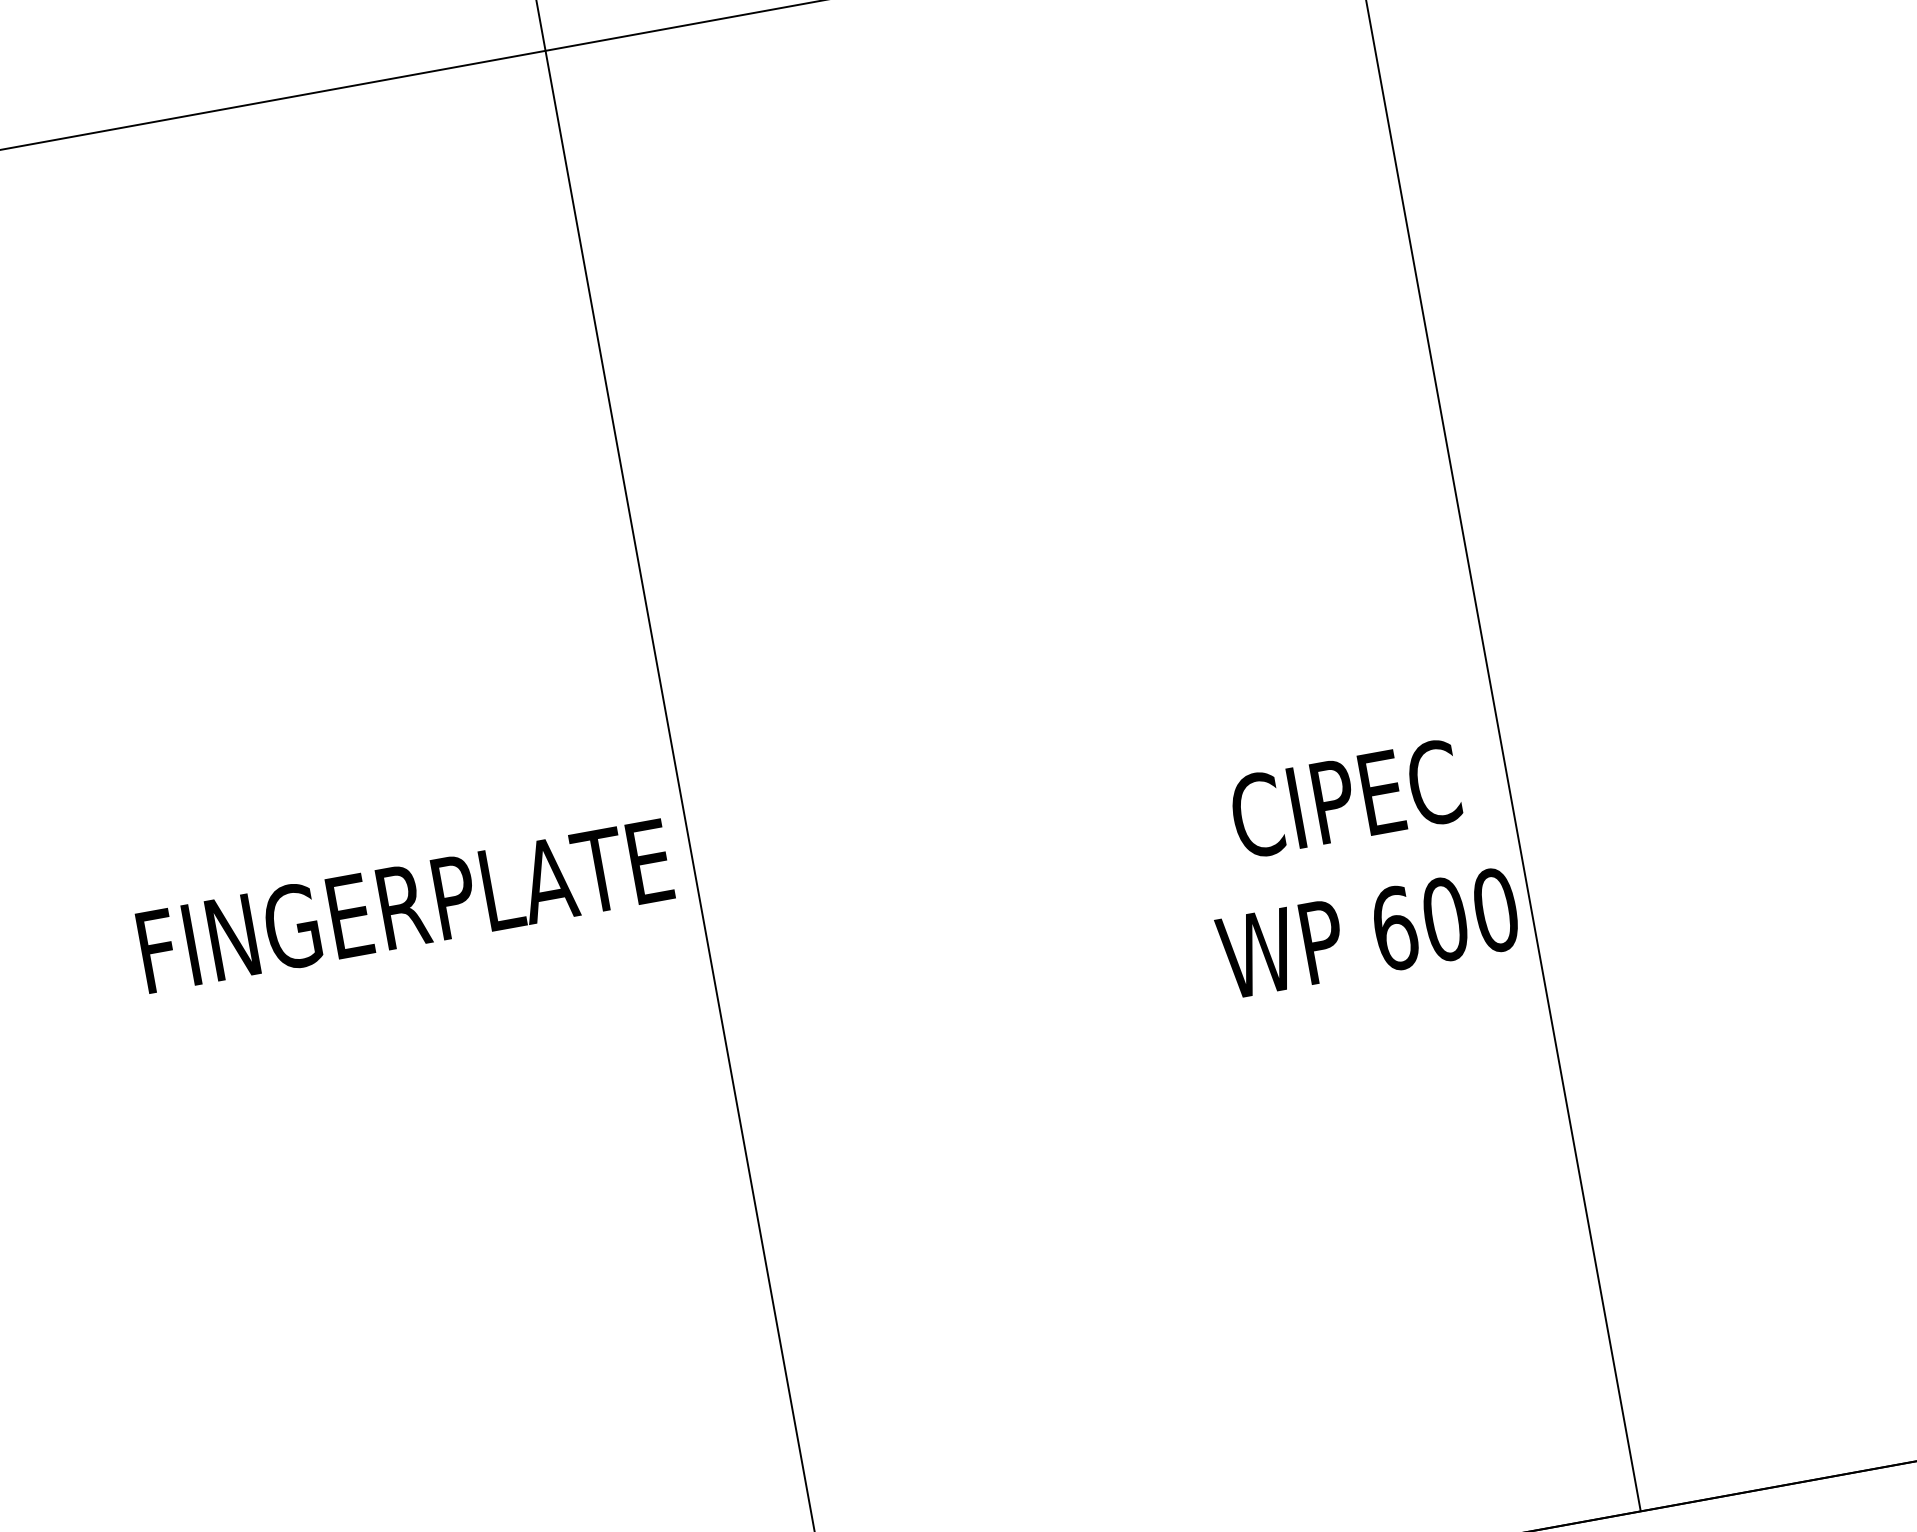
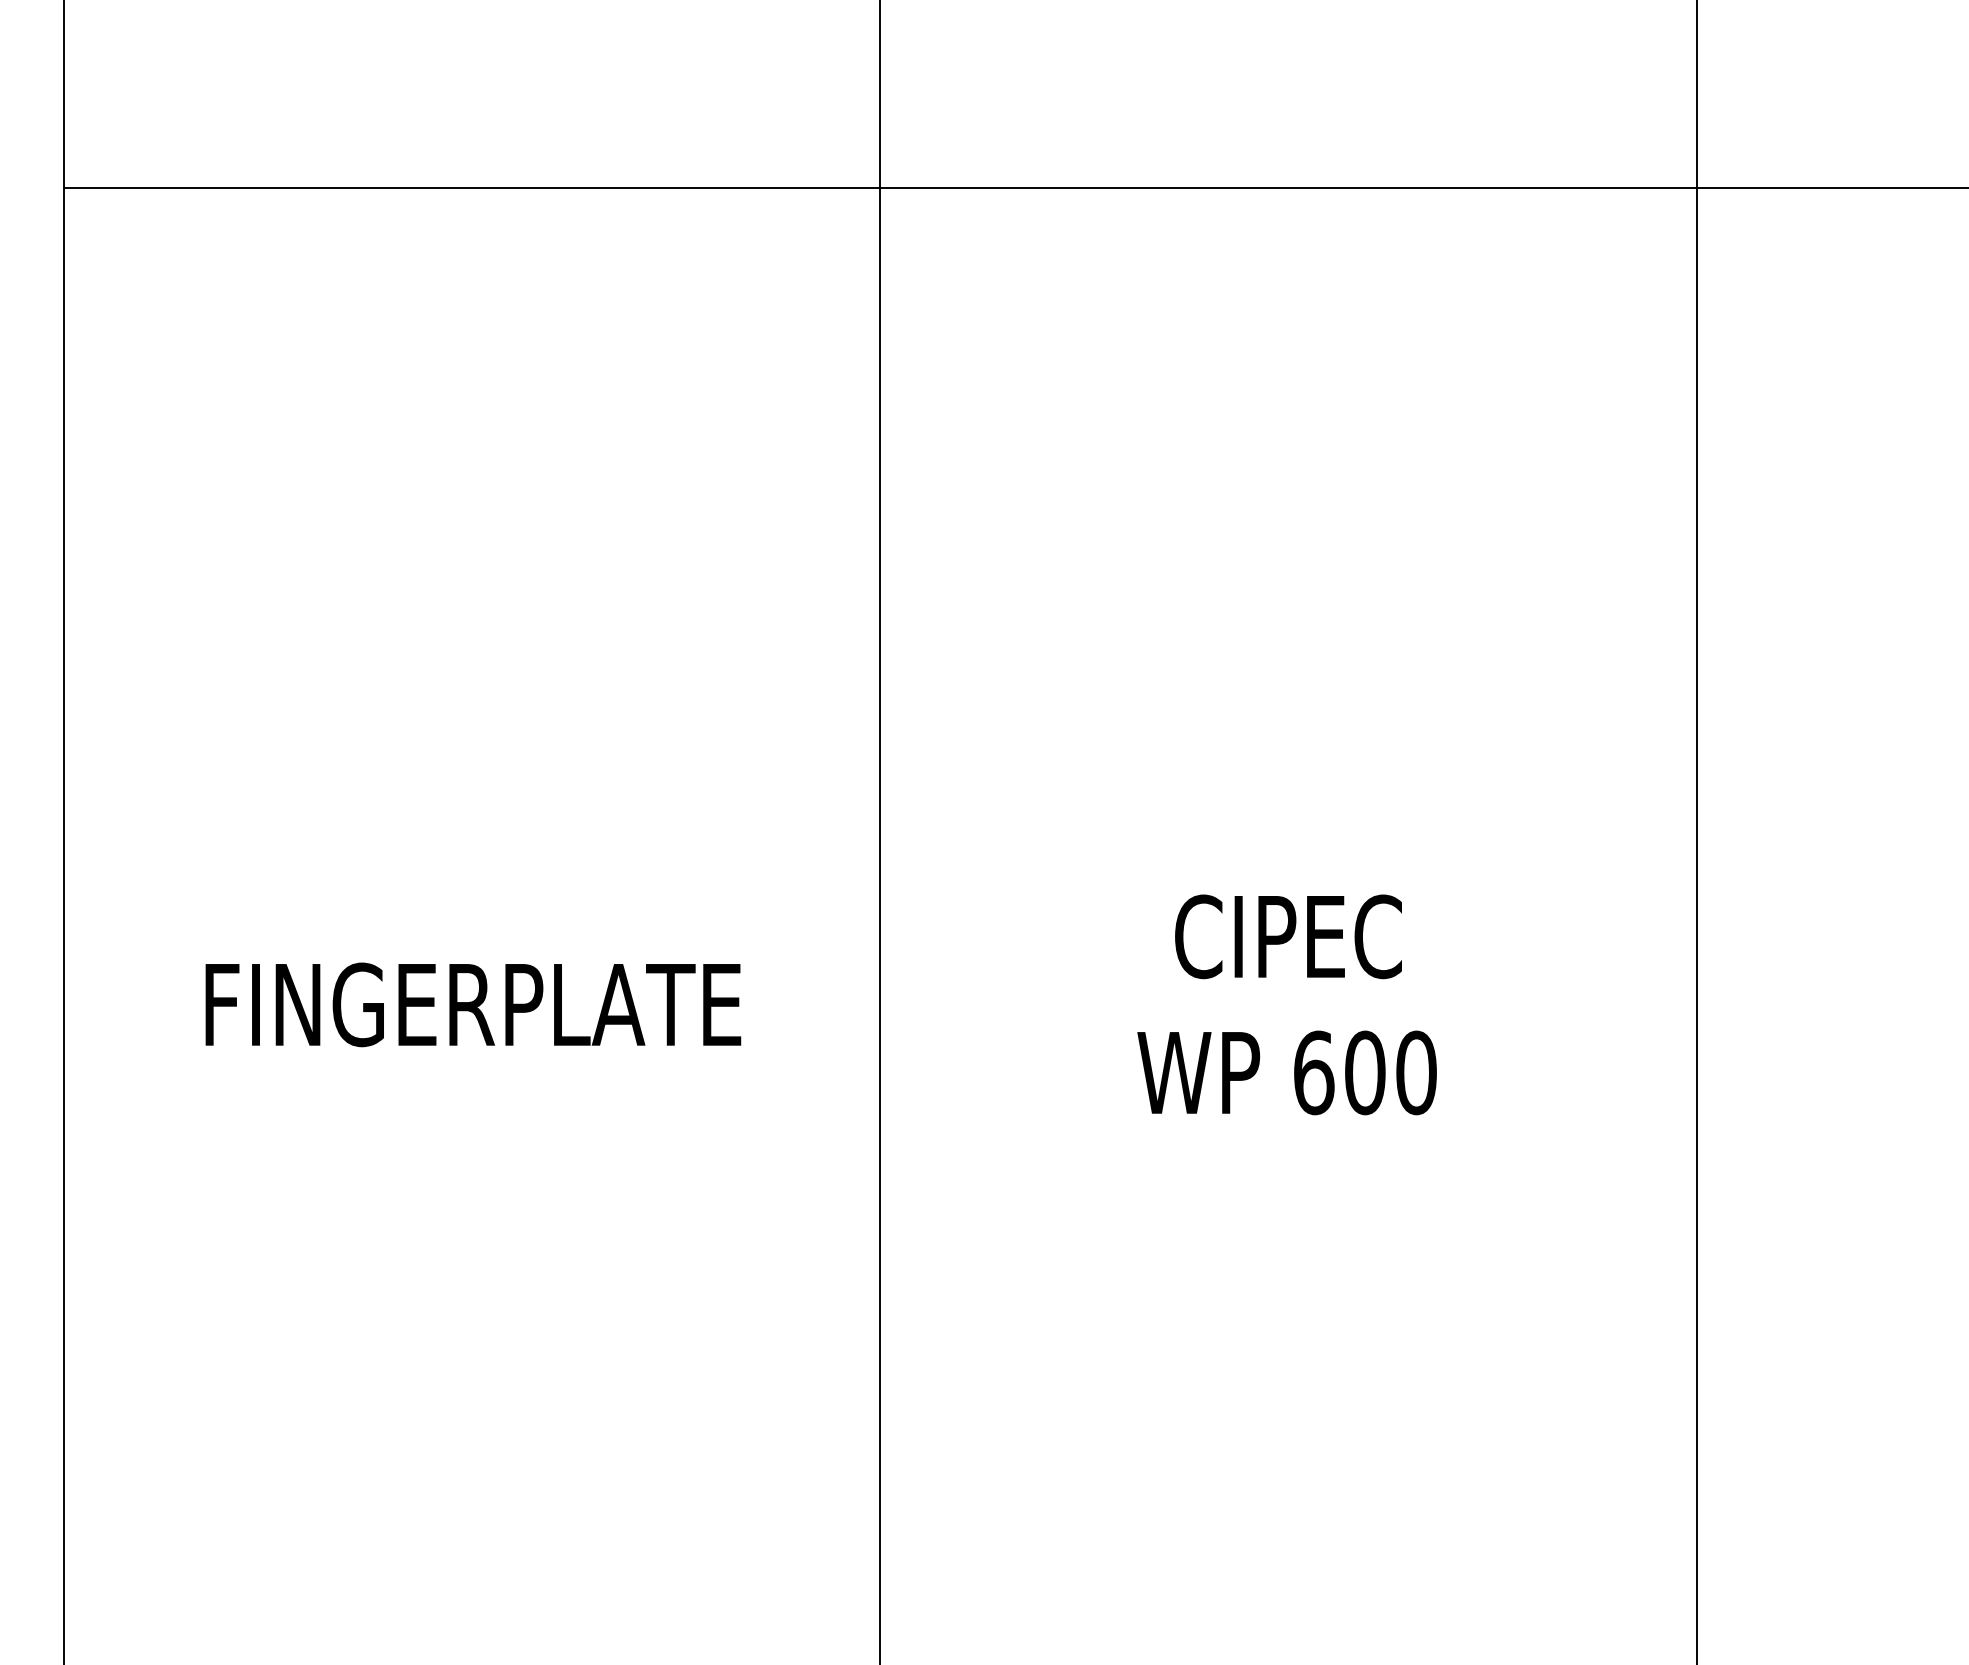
text: (1355, 866) -> (1286, 1004), moved
text: (405, 905) -> (473, 1004), moved

